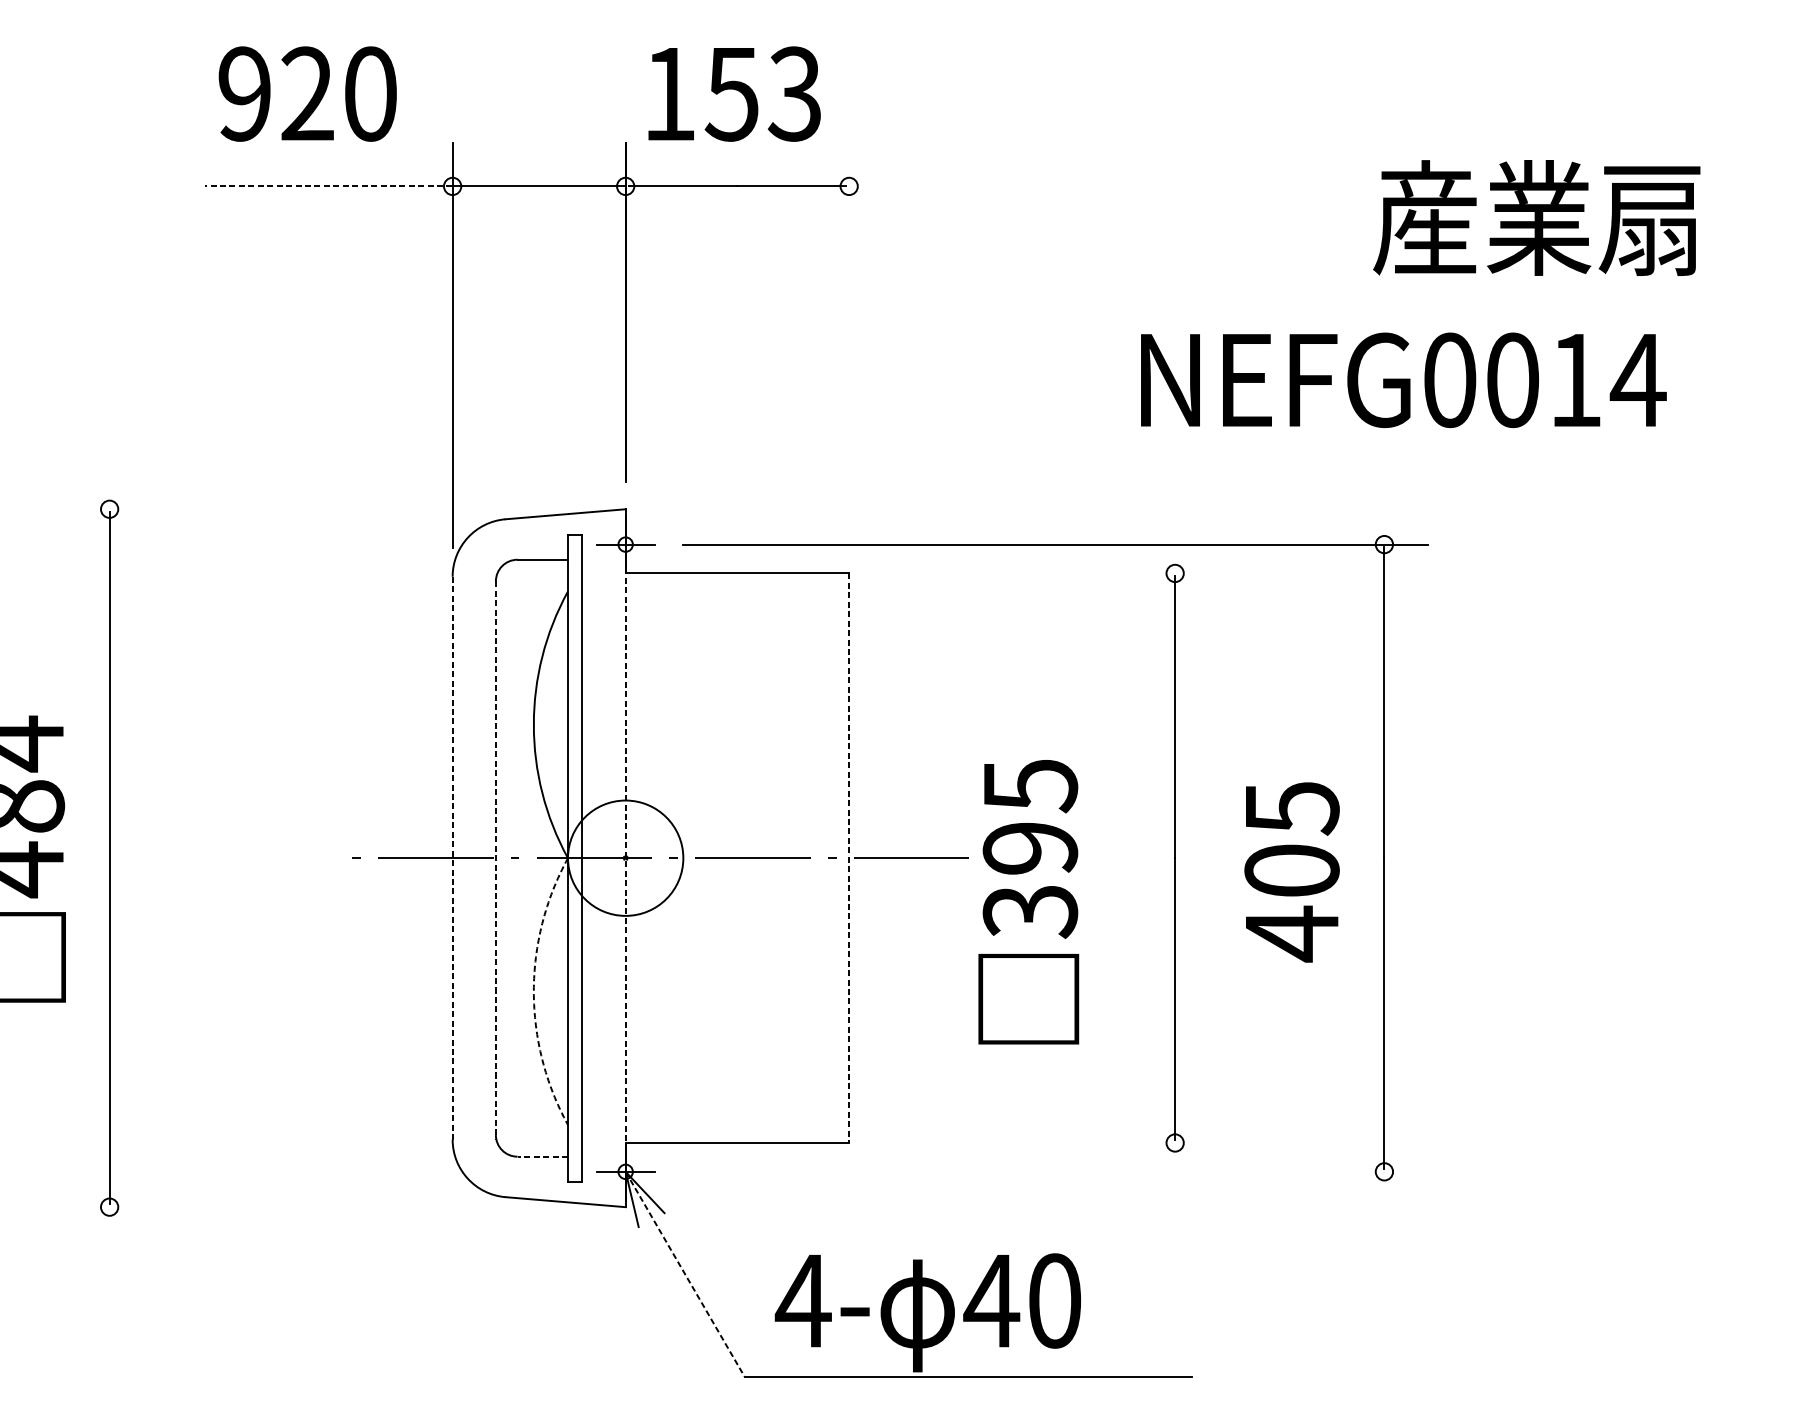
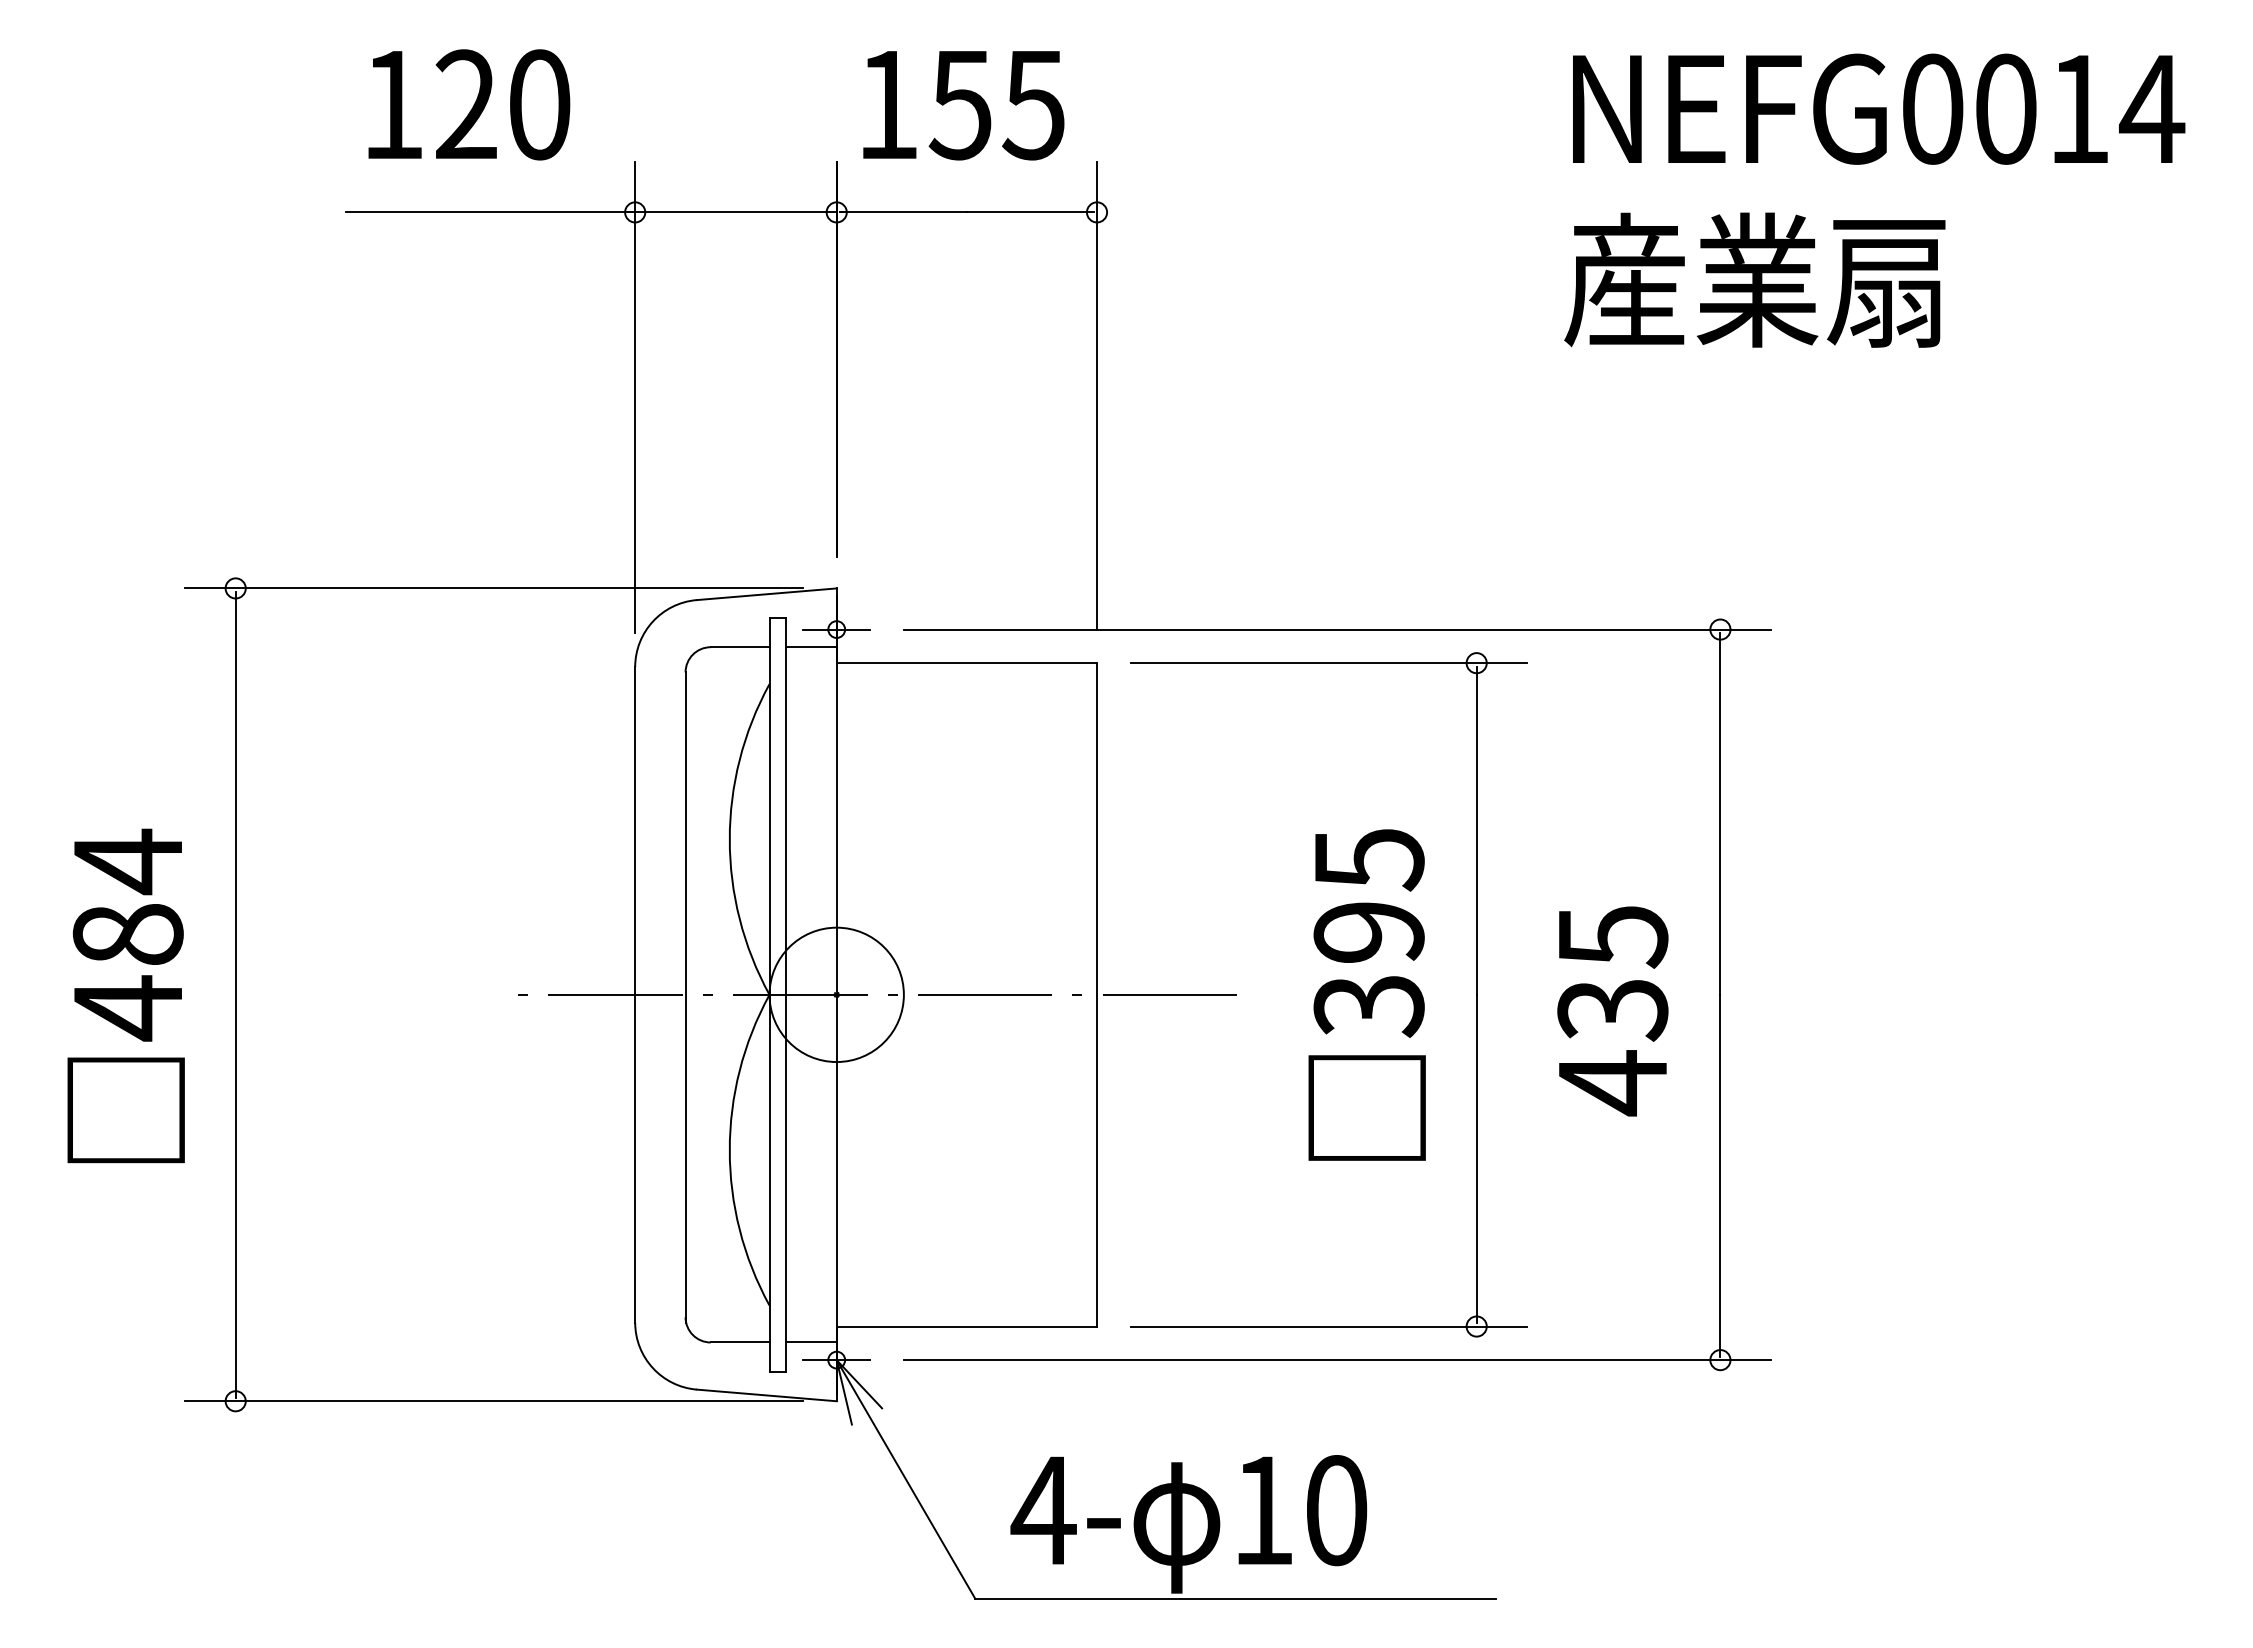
text: (244, 93) -> (392, 104), 920 -> 120
text: (794, 93) -> (1033, 104), 153 -> 155
line: (328, 186) -> (490, 212), dashed -> solid
text: (1536, 217) -> (1754, 279), moved
line: (849, 343) -> (1097, 395), added
text: (1404, 379) -> (1879, 108), moved
line: (331, 509) -> (494, 588), added
line: (604, 559) -> (811, 647), added
line: (1047, 573) -> (1328, 663), added
line: (452, 857) -> (635, 994), dashed -> solid
line: (625, 857) -> (836, 994), dashed -> solid
line: (849, 857) -> (1097, 994), dashed -> solid
line: (495, 861) -> (685, 998), dashed -> solid
text: (1291, 871) -> (1612, 1010), 405 -> 435
text: (1028, 901) -> (1366, 994), moved
arc: (533, 991) -> (729, 1150), dashed -> solid
line: (1047, 1142) -> (1328, 1326), added
line: (542, 1156) -> (739, 1342), dashed -> solid
line: (604, 1156) -> (811, 1342), added
line: (1054, 1172) -> (1336, 1360), added
line: (331, 1207) -> (494, 1401), added
line: (684, 1274) -> (905, 1479), dashed -> solid
text: (991, 1300) -> (1262, 1510), 40 -> 10

